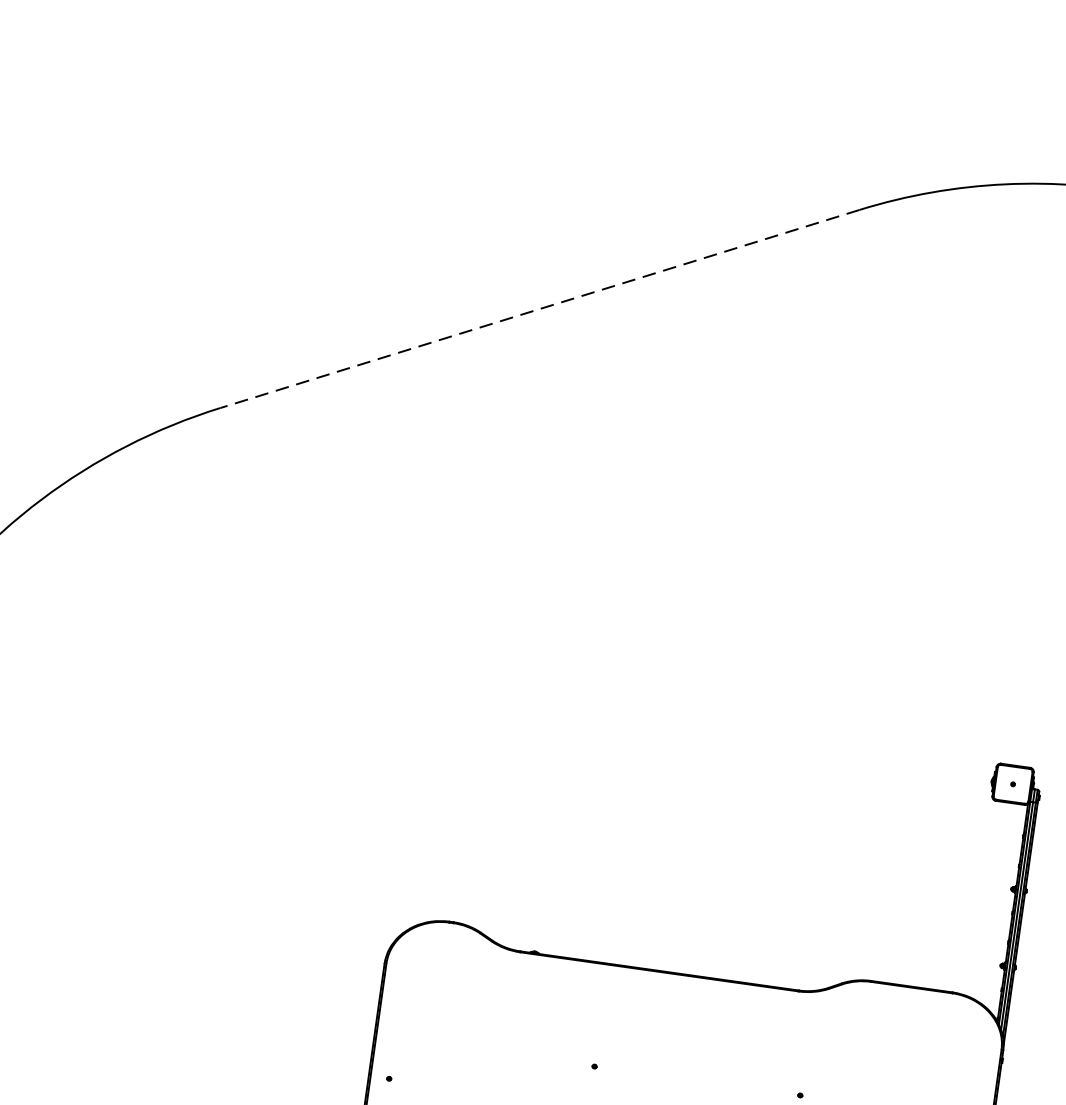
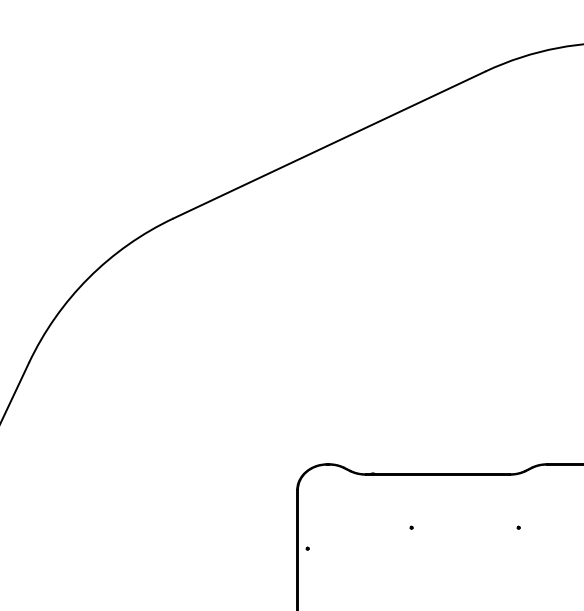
line: (538, 309) -> (328, 145), dashed -> solid

